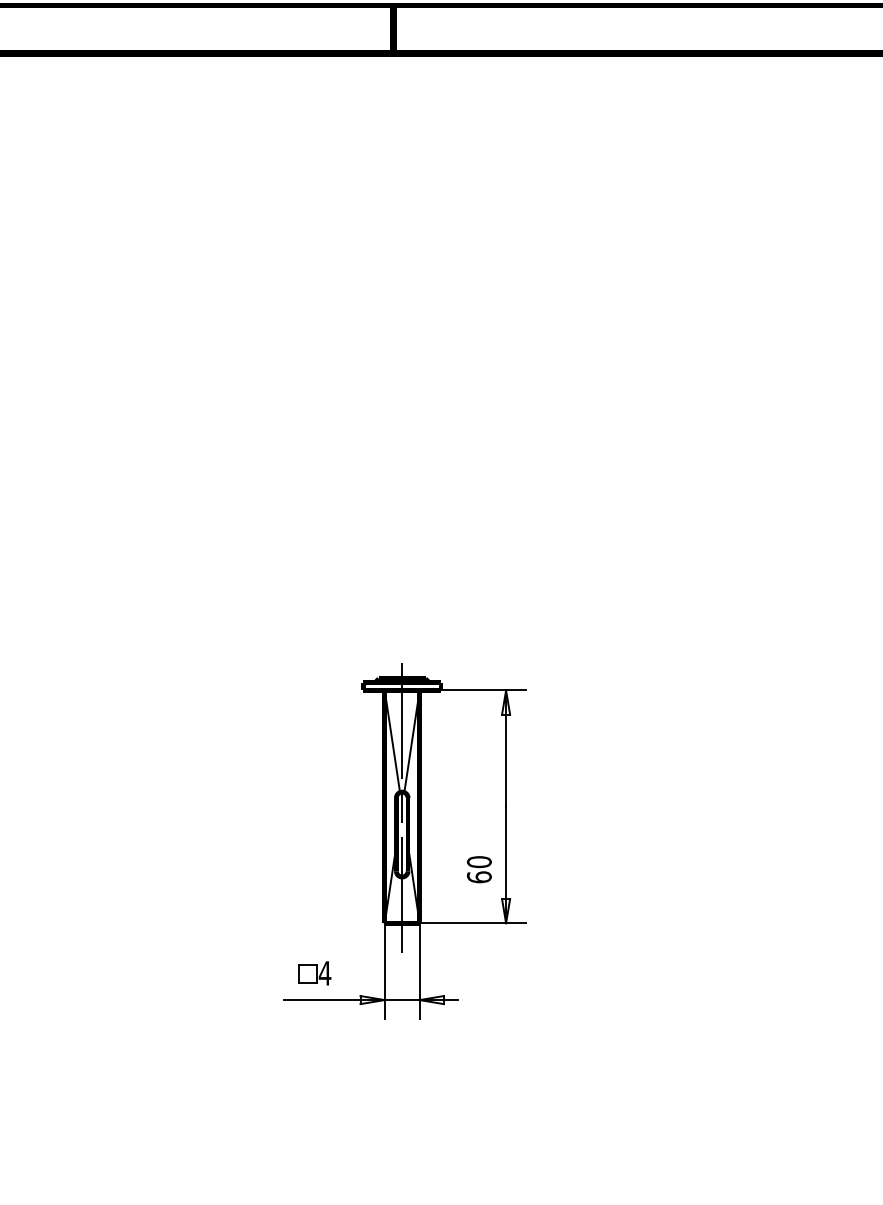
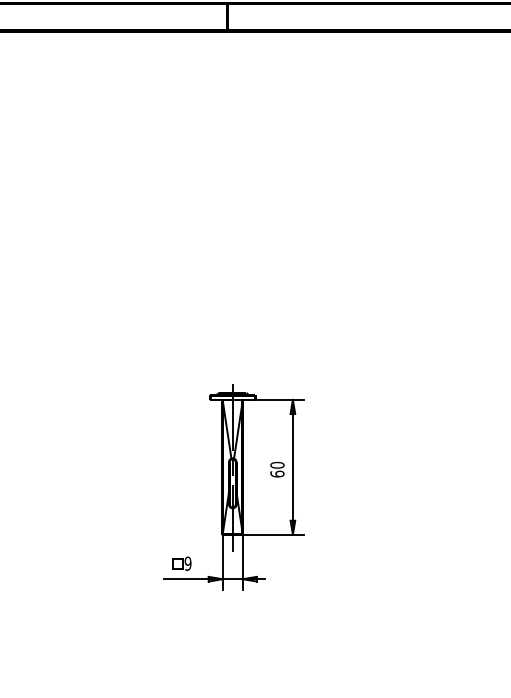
text: (479, 869) -> (277, 469), moved
text: (324, 972) -> (187, 563), 4 -> 9

